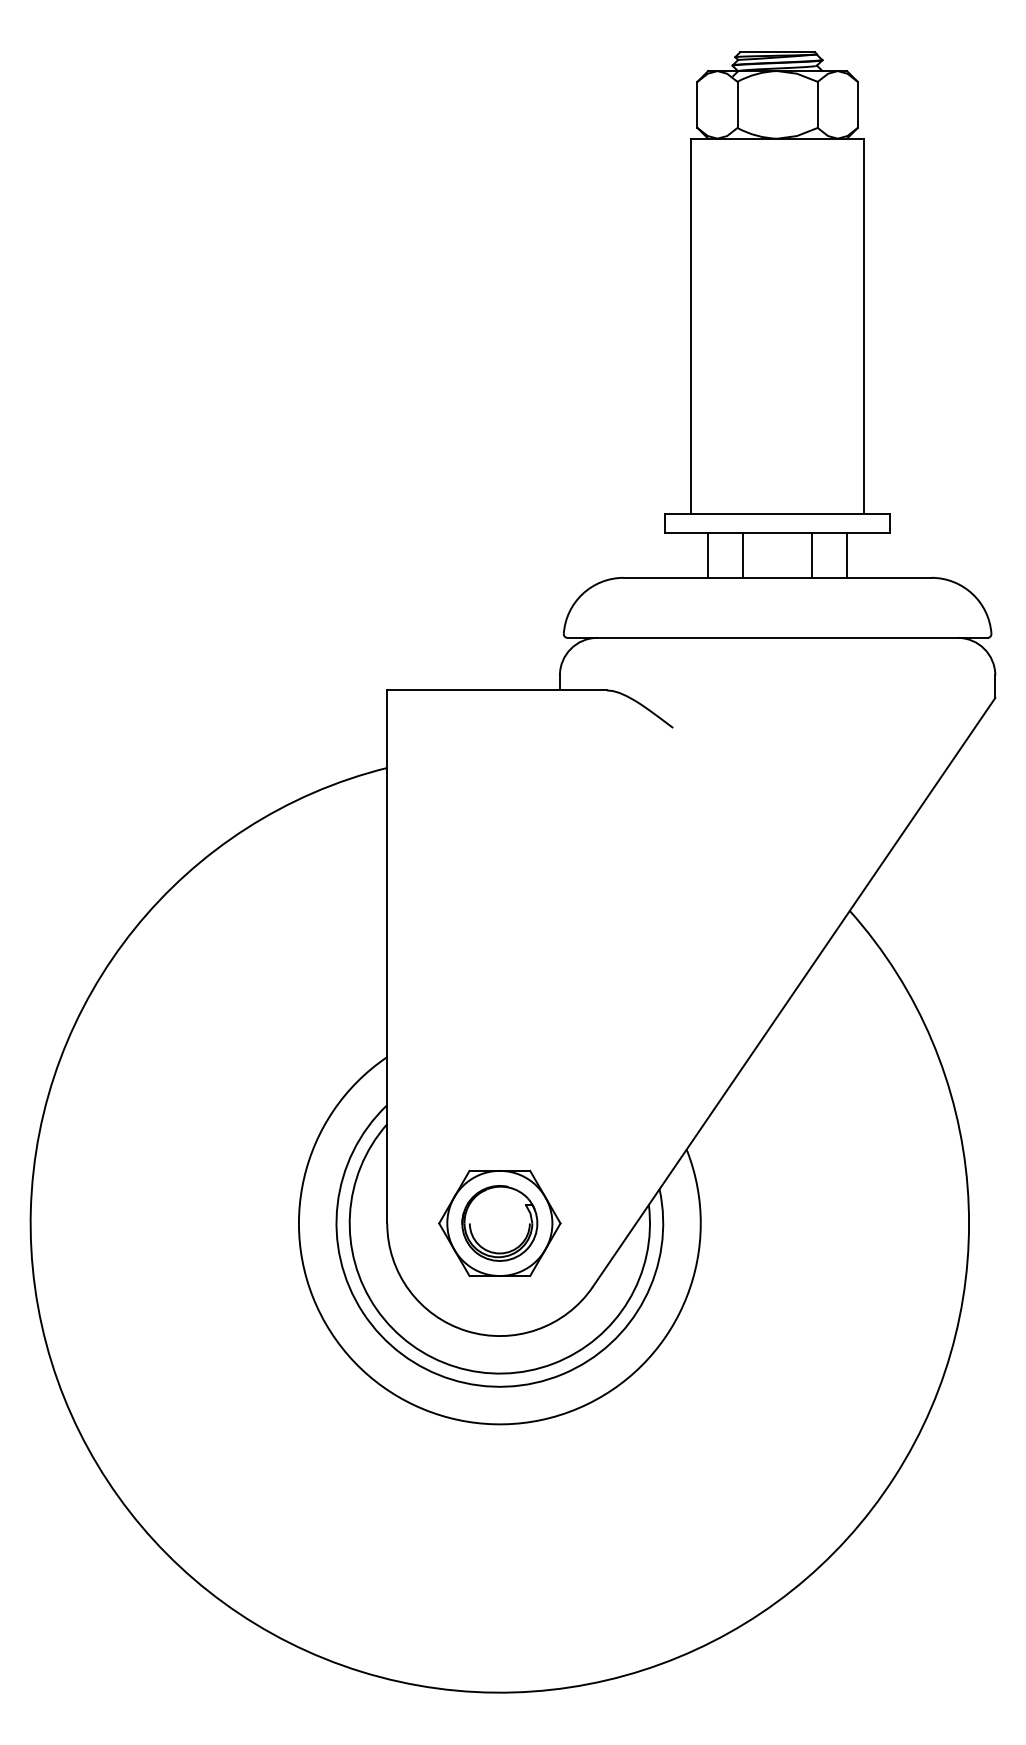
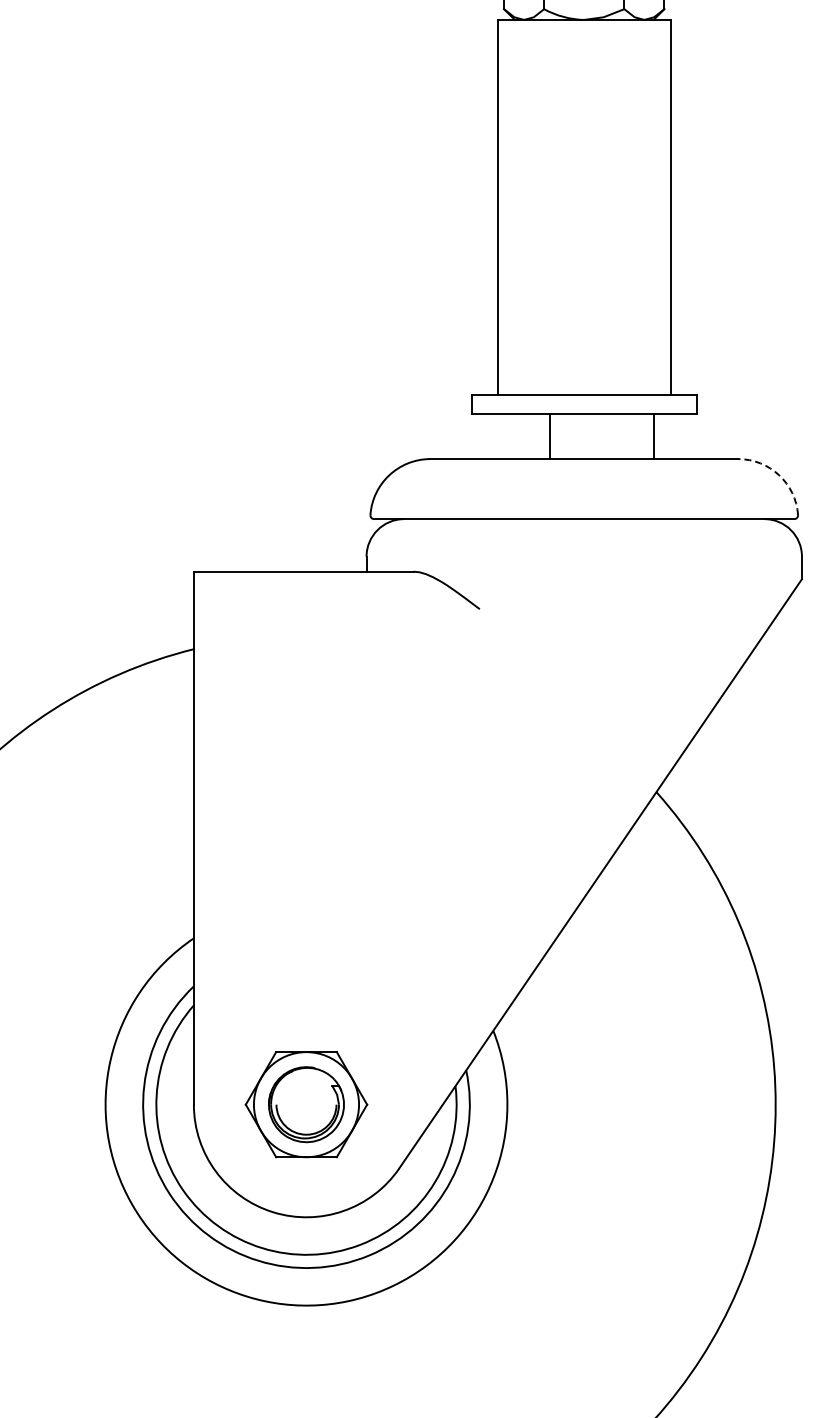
line: (708, 554) -> (515, 435), removed
line: (812, 554) -> (619, 435), removed
arc: (972, 594) -> (779, 475), solid -> dashed

